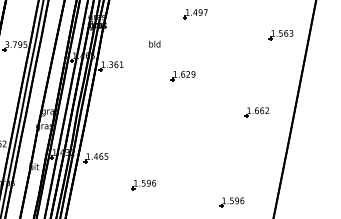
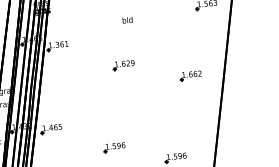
text: (154, 43) -> (127, 19), moved
part: (182, 76) -> (123, 65), moved
part: (143, 185) -> (114, 148), moved

